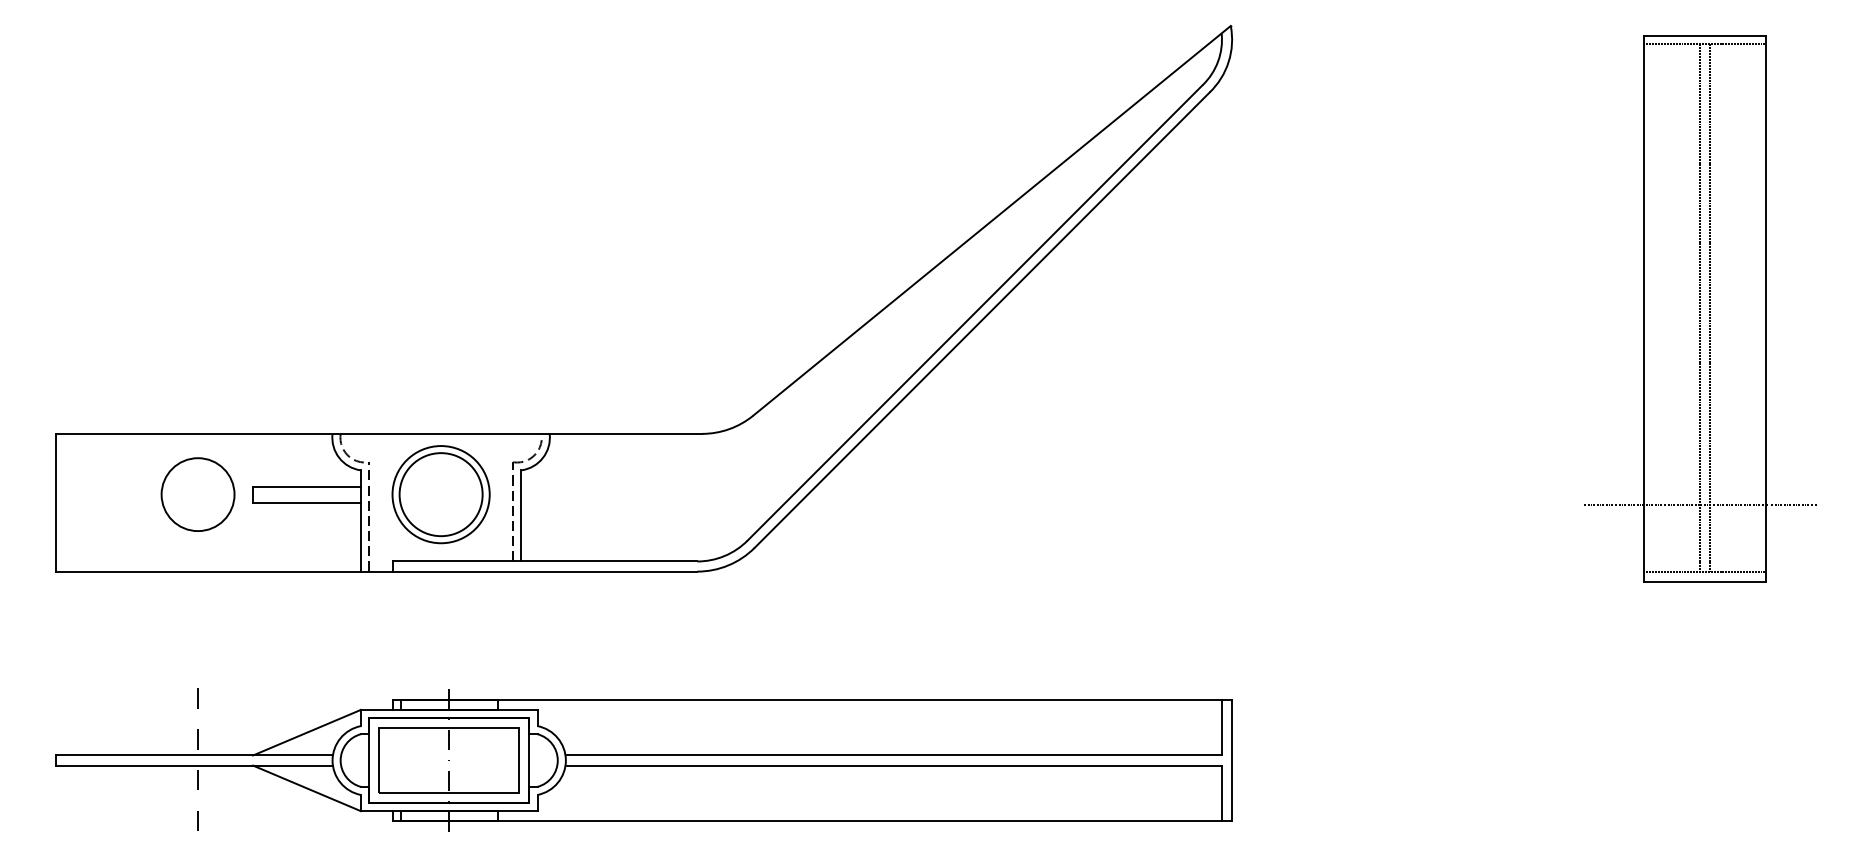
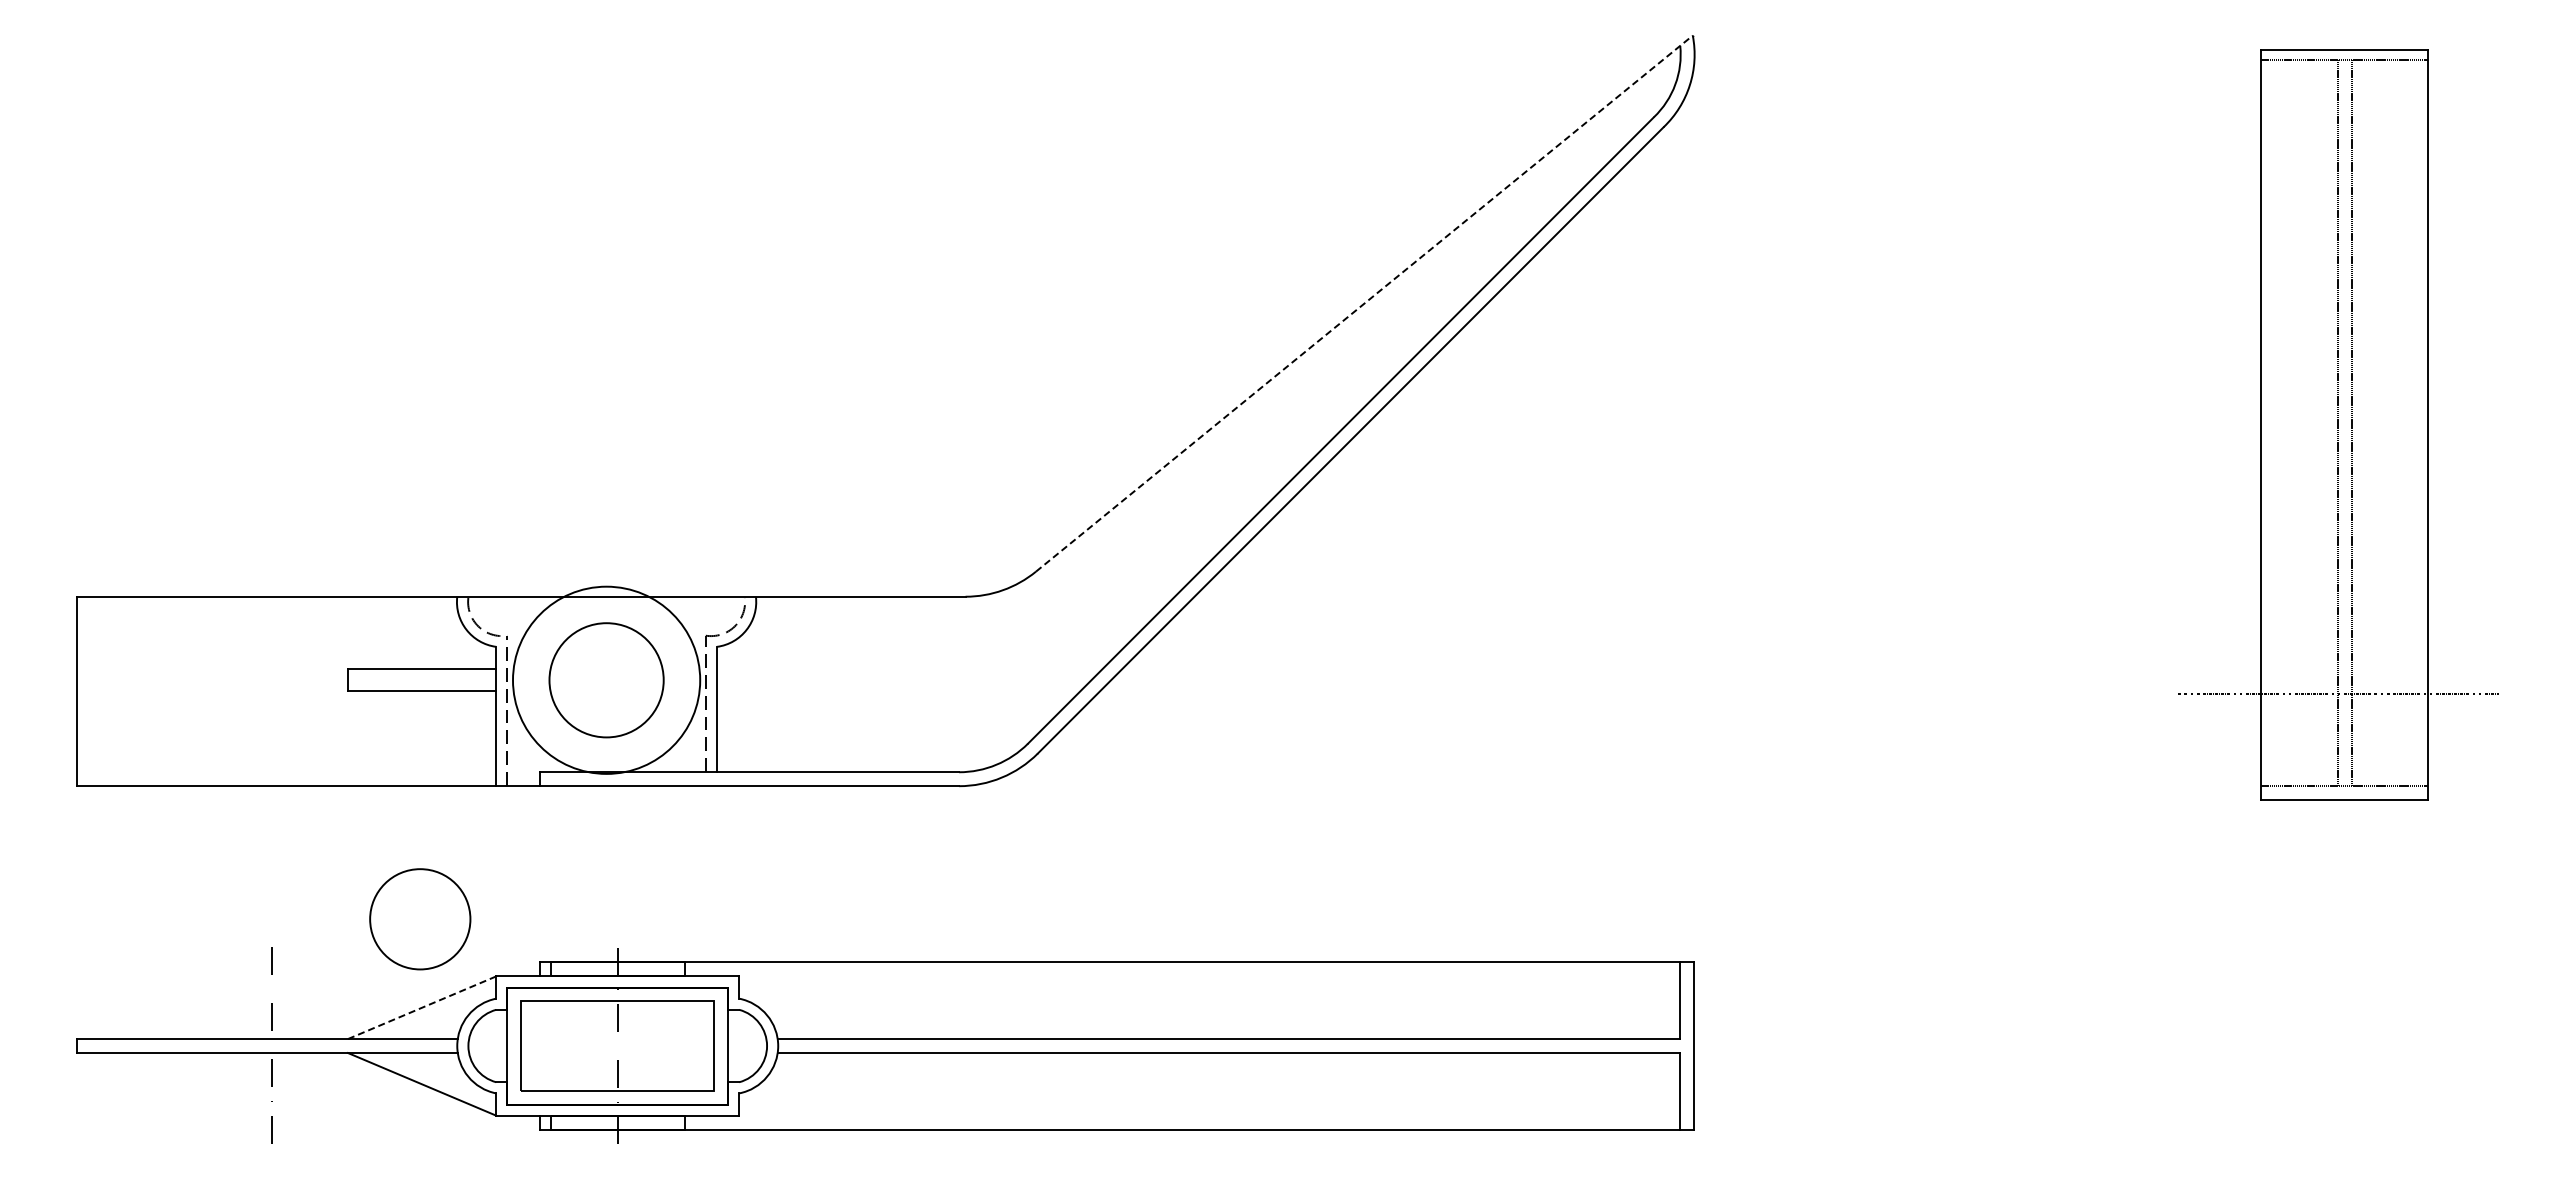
line: (992, 220) -> (1364, 303), solid -> dashed
circle: (198, 494) -> (420, 919), moved
circle: (441, 494) -> (606, 680), size x1.4
line: (307, 732) -> (422, 1007), solid -> dashed

